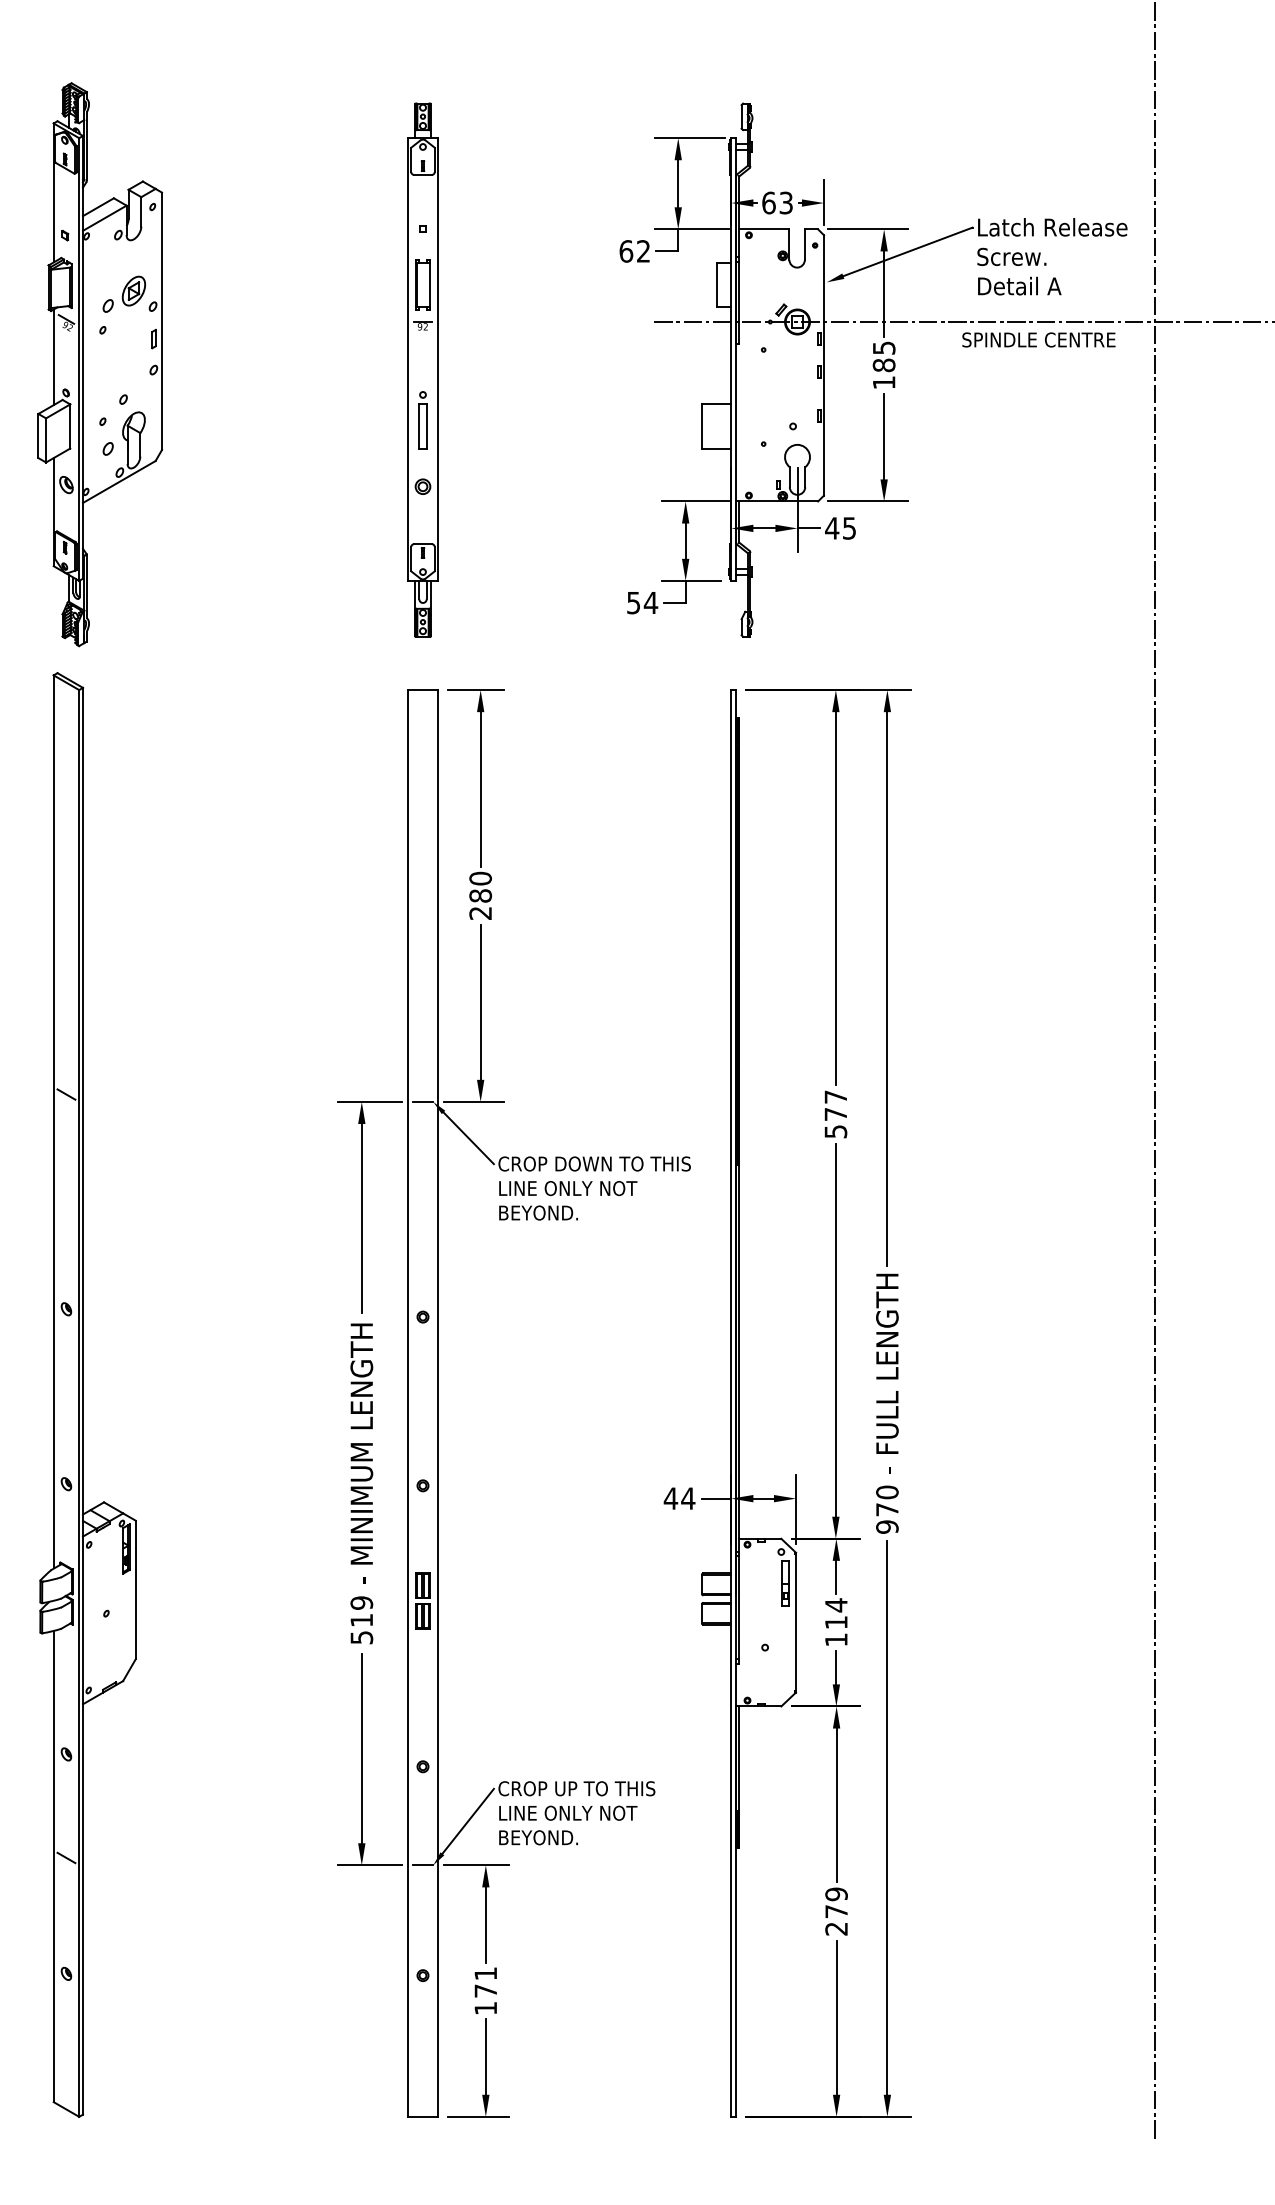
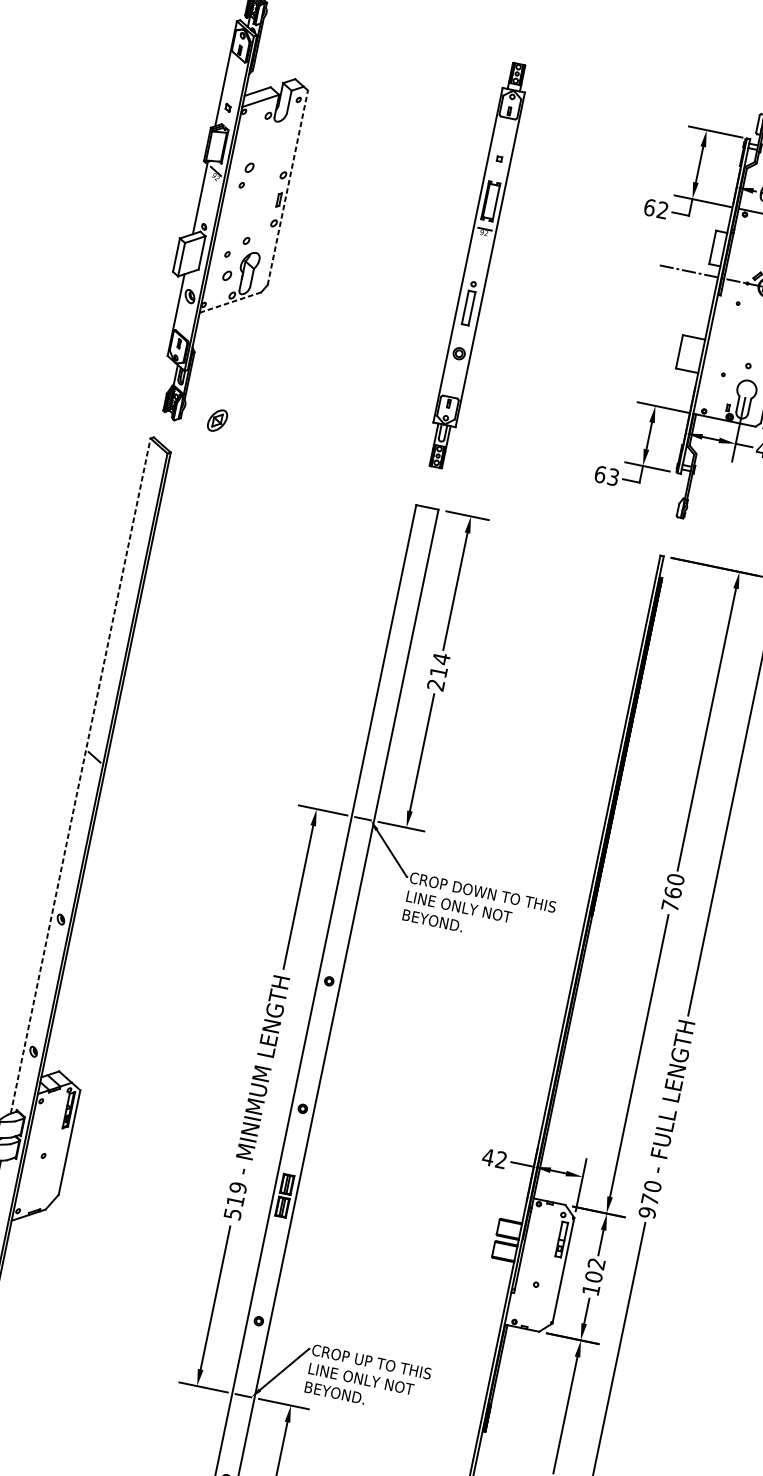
part: (133, 290) -> (217, 420), moved
line: (162, 321) -> (288, 188), solid -> dashed
line: (119, 482) -> (230, 302), solid -> dashed
text: (642, 602) -> (607, 475), 54 -> 63
text: (480, 886) -> (440, 664), 280 -> 214
text: (835, 1114) -> (672, 892), 577 -> 760
line: (53, 1121) -> (80, 775), solid -> dashed
text: (688, 1498) -> (501, 1160), 44 -> 42
text: (836, 1613) -> (595, 1270), 114 -> 102

